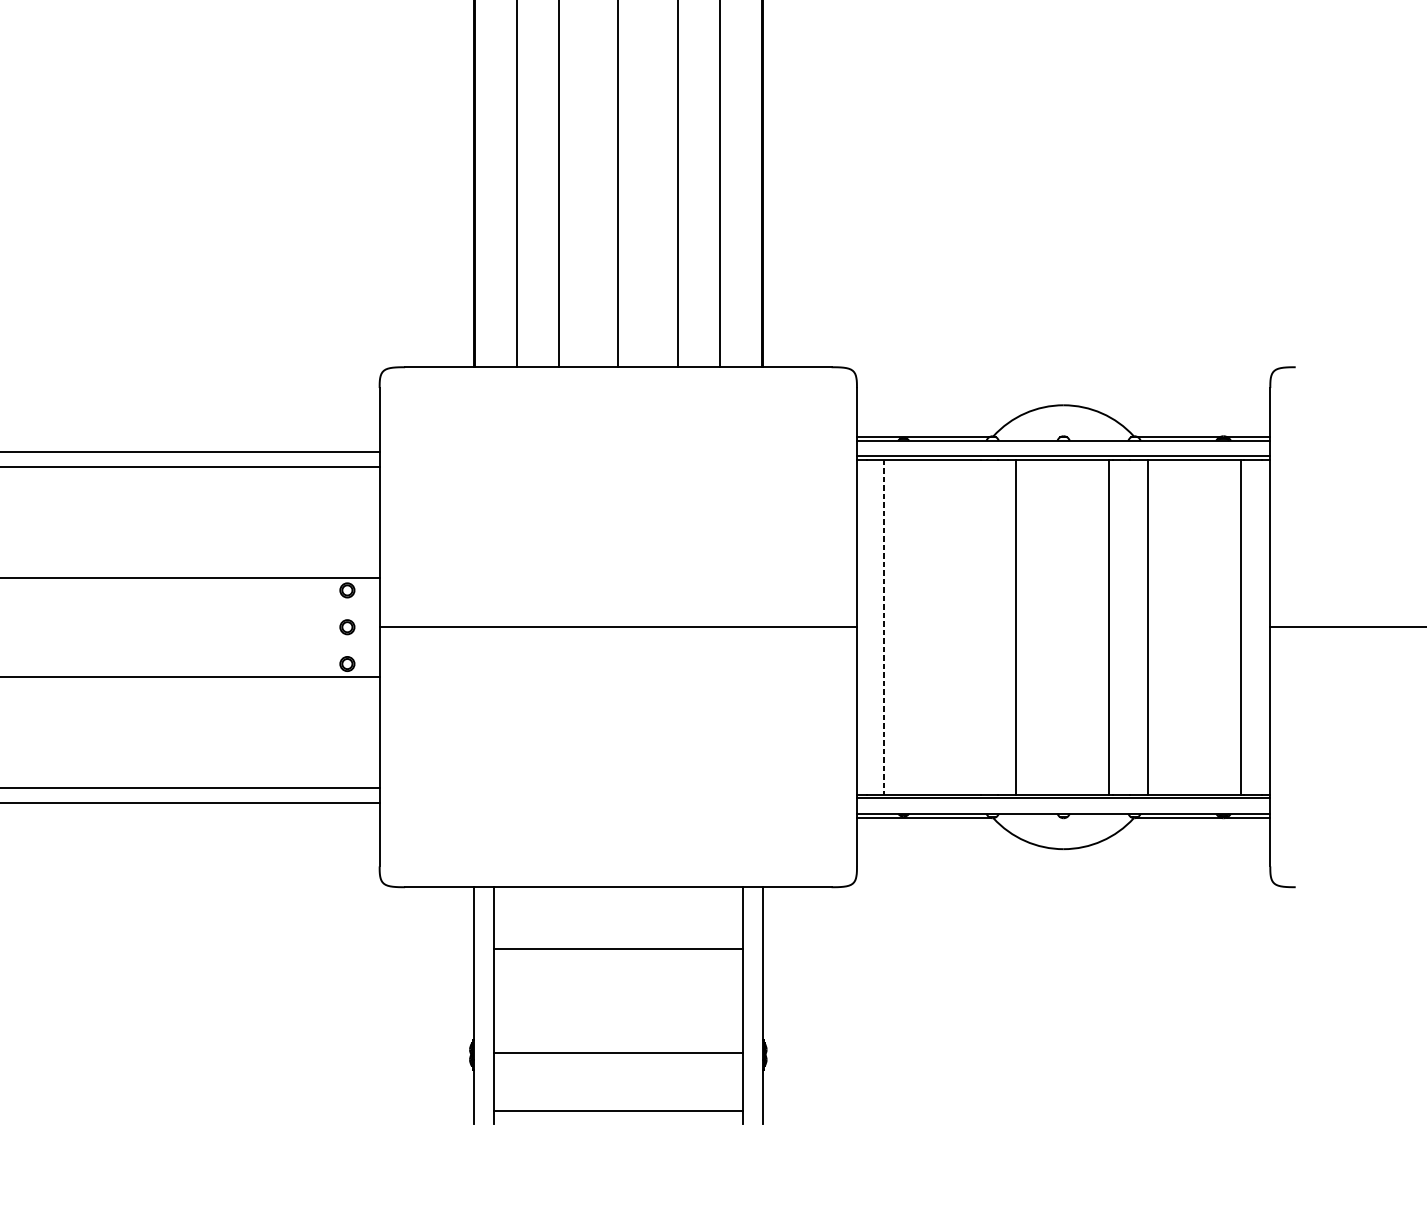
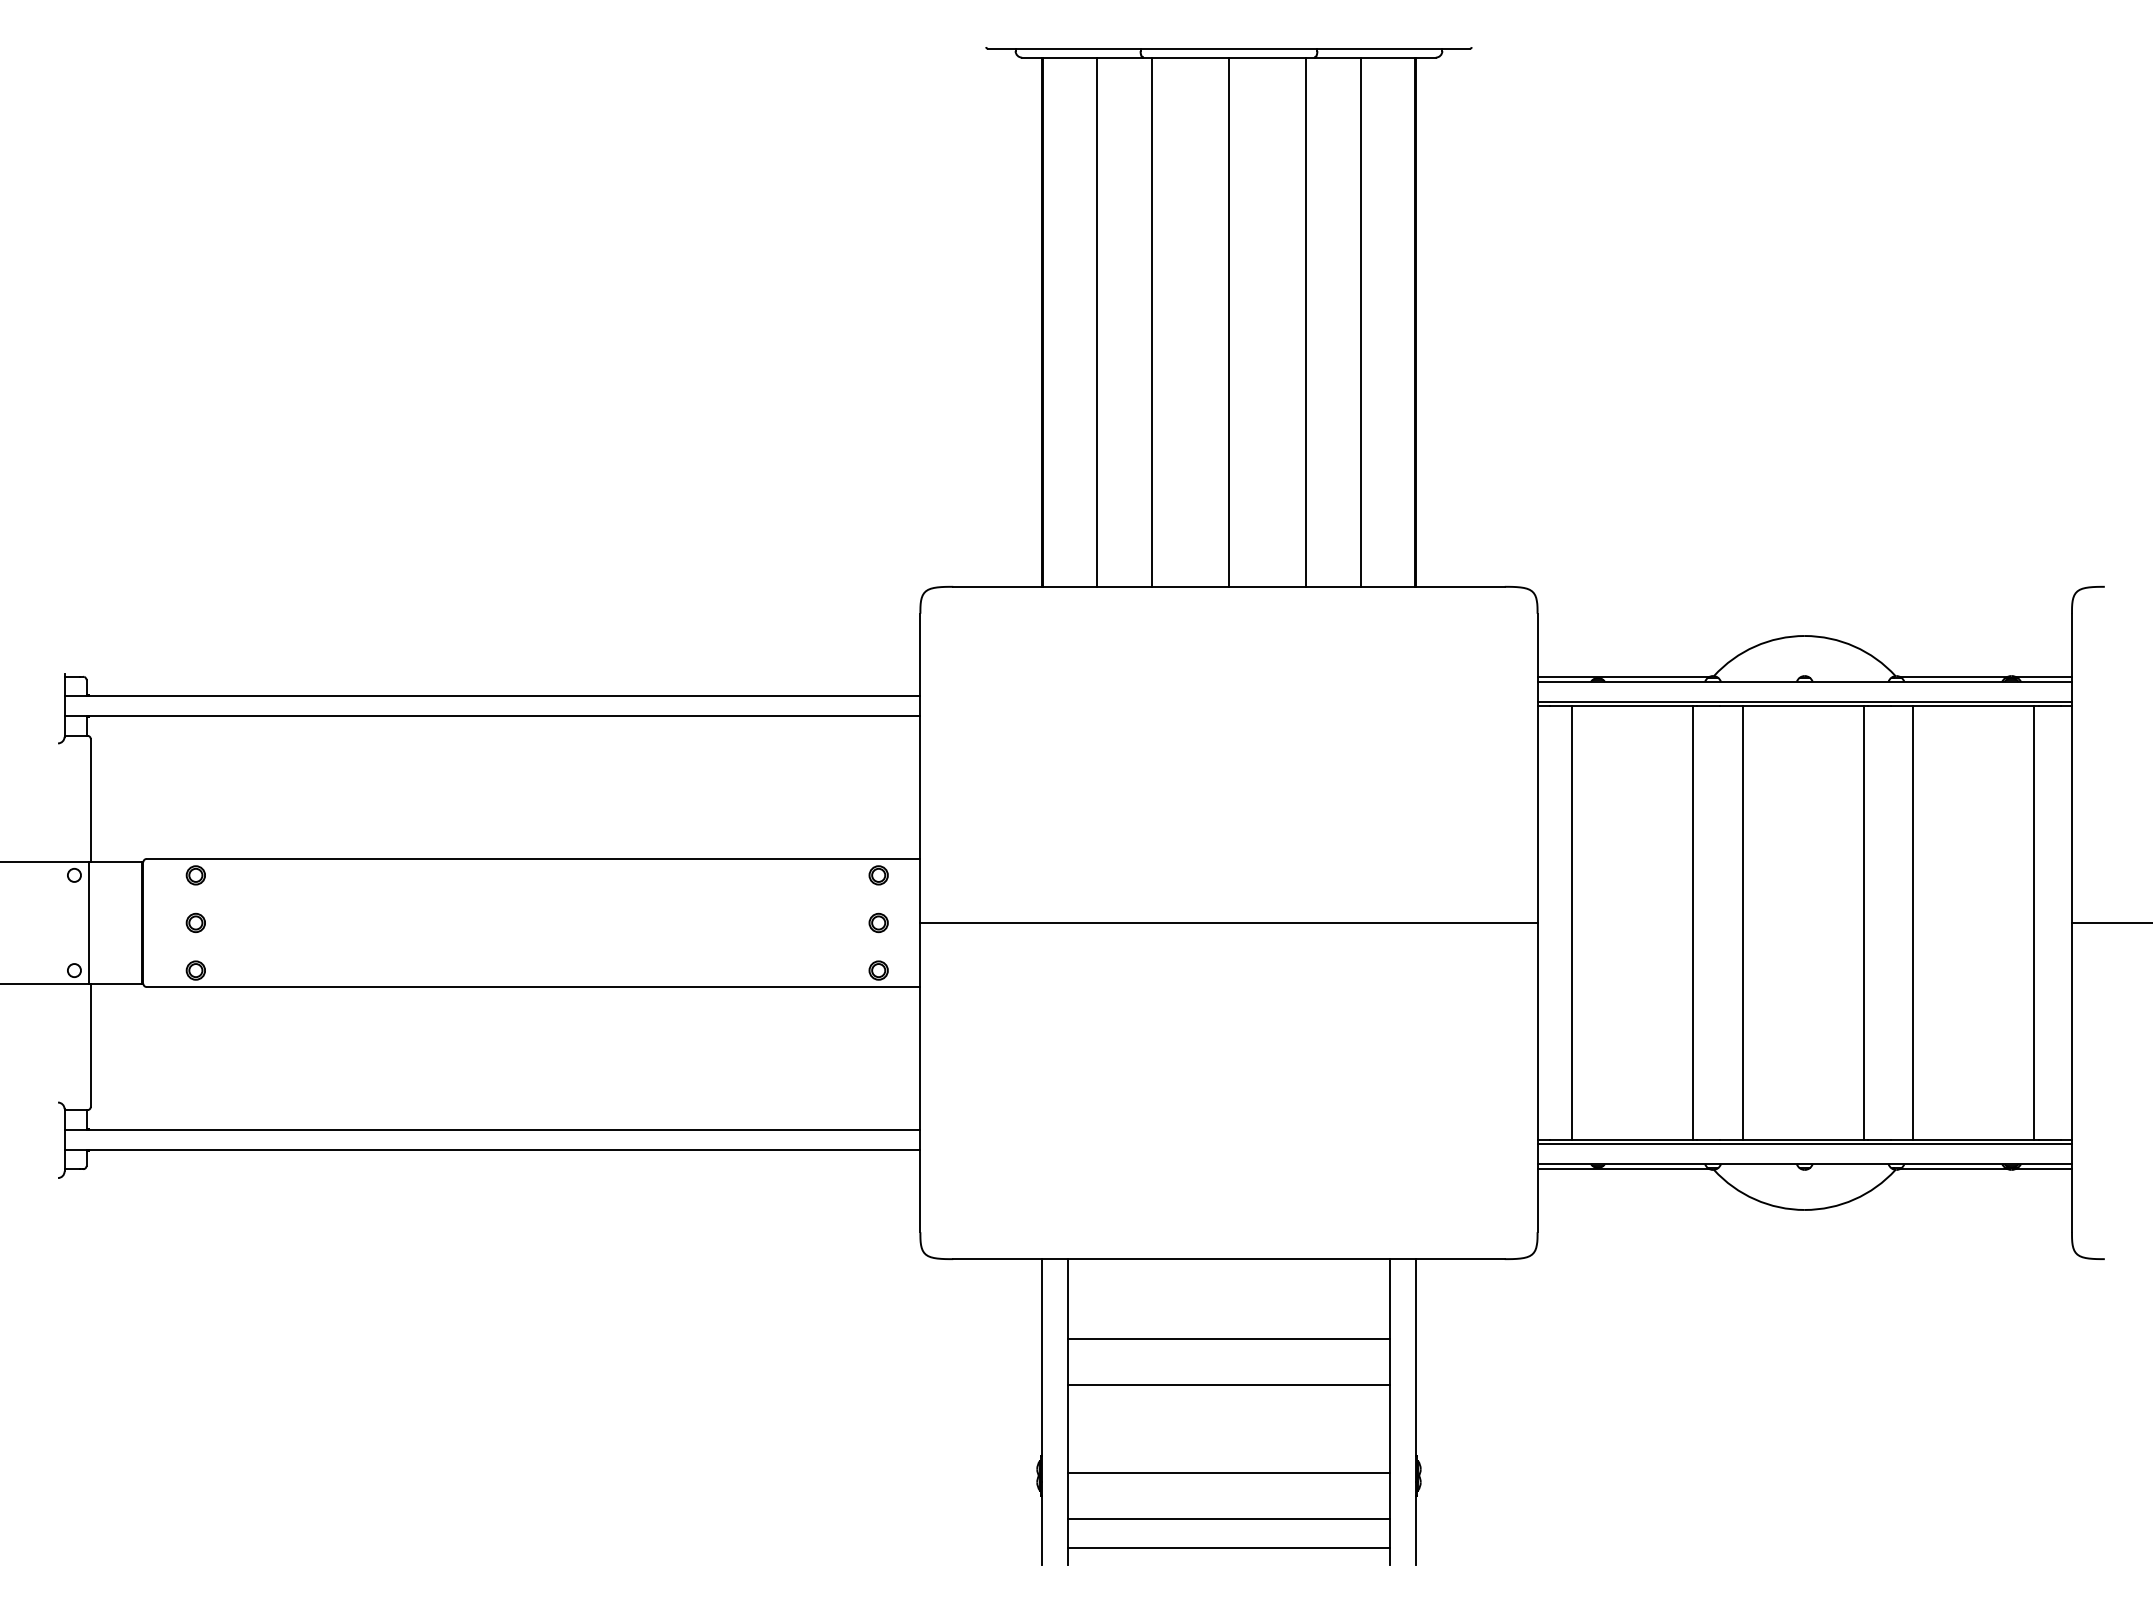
line: (883, 626) -> (1572, 922), dashed -> solid
line: (976, 626) -> (1692, 922), added
line: (617, 984) -> (1228, 1385), added
line: (617, 1088) -> (1228, 1519), added

